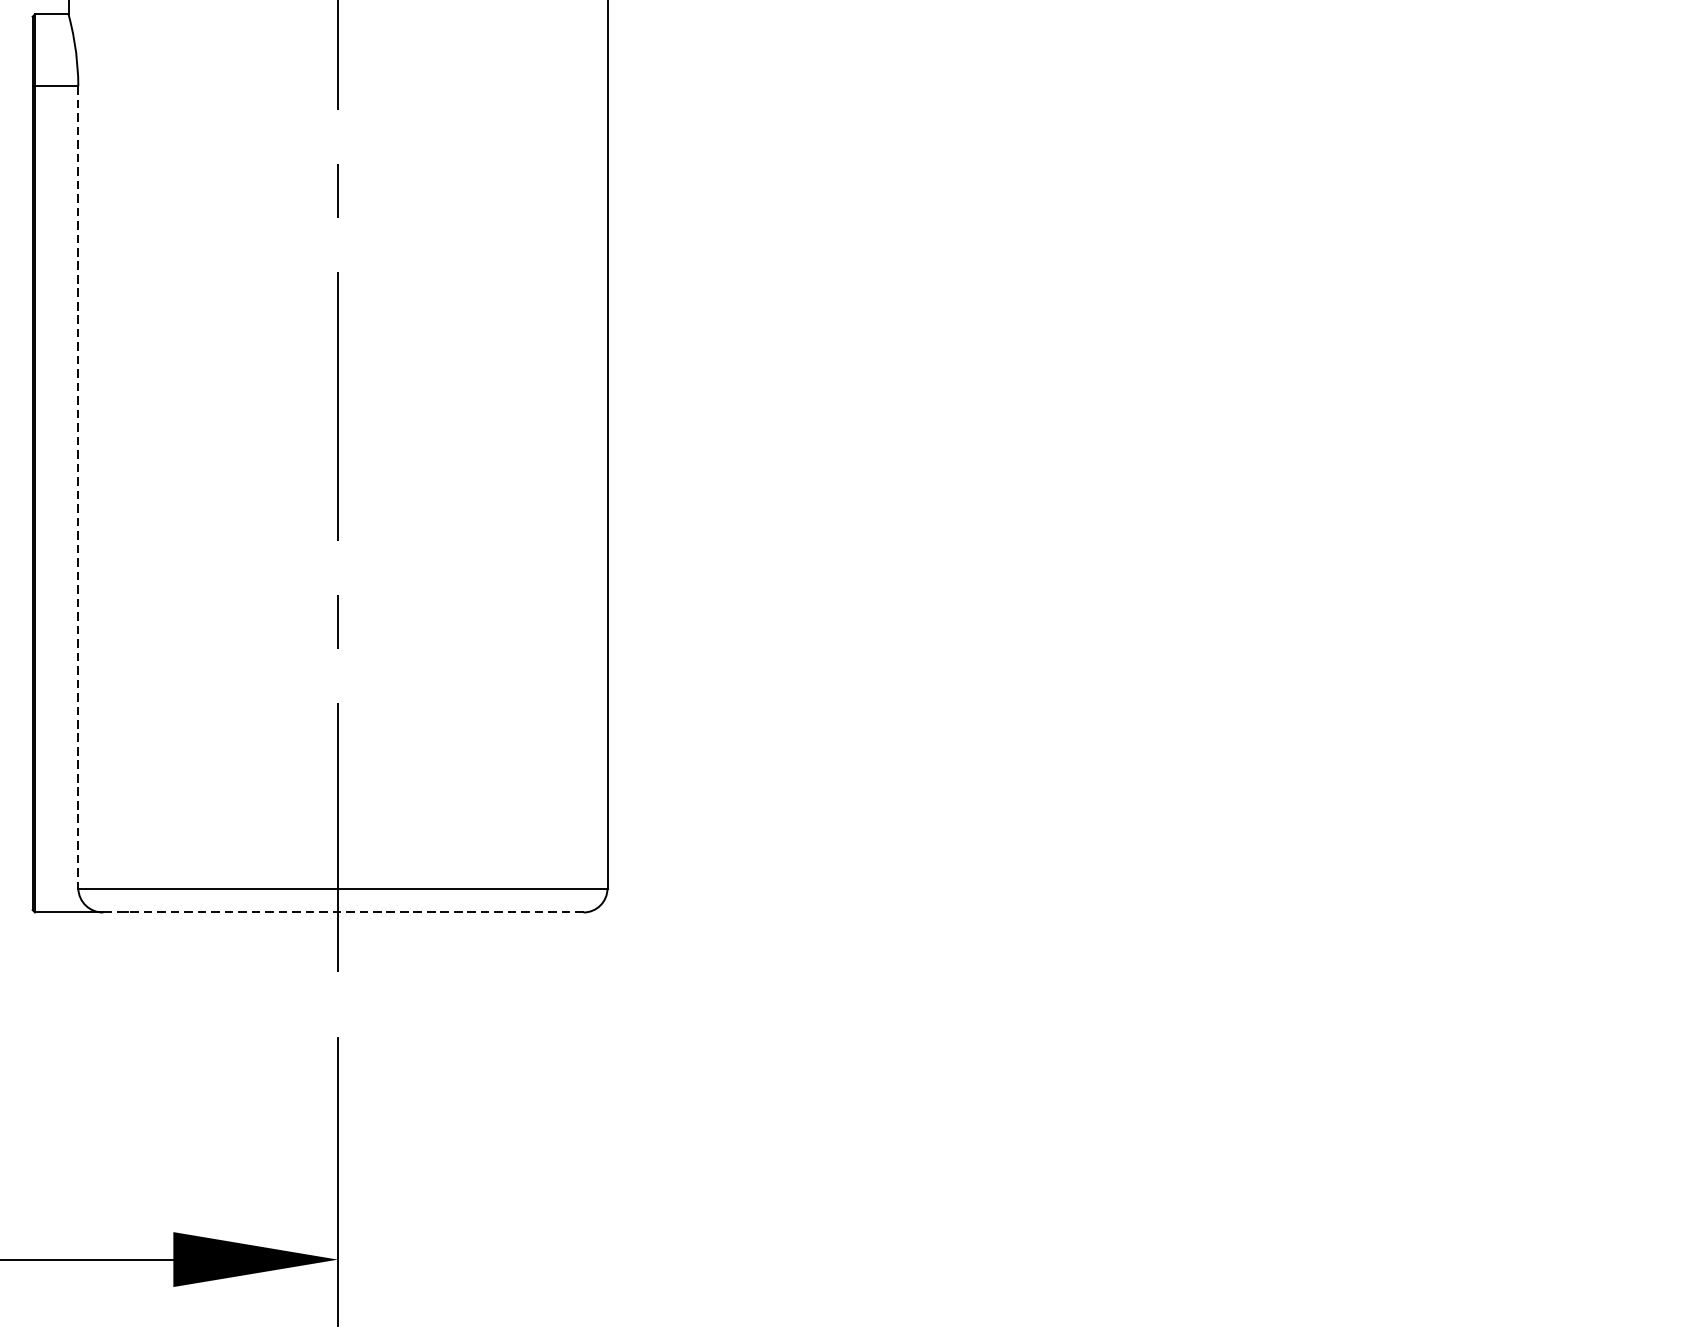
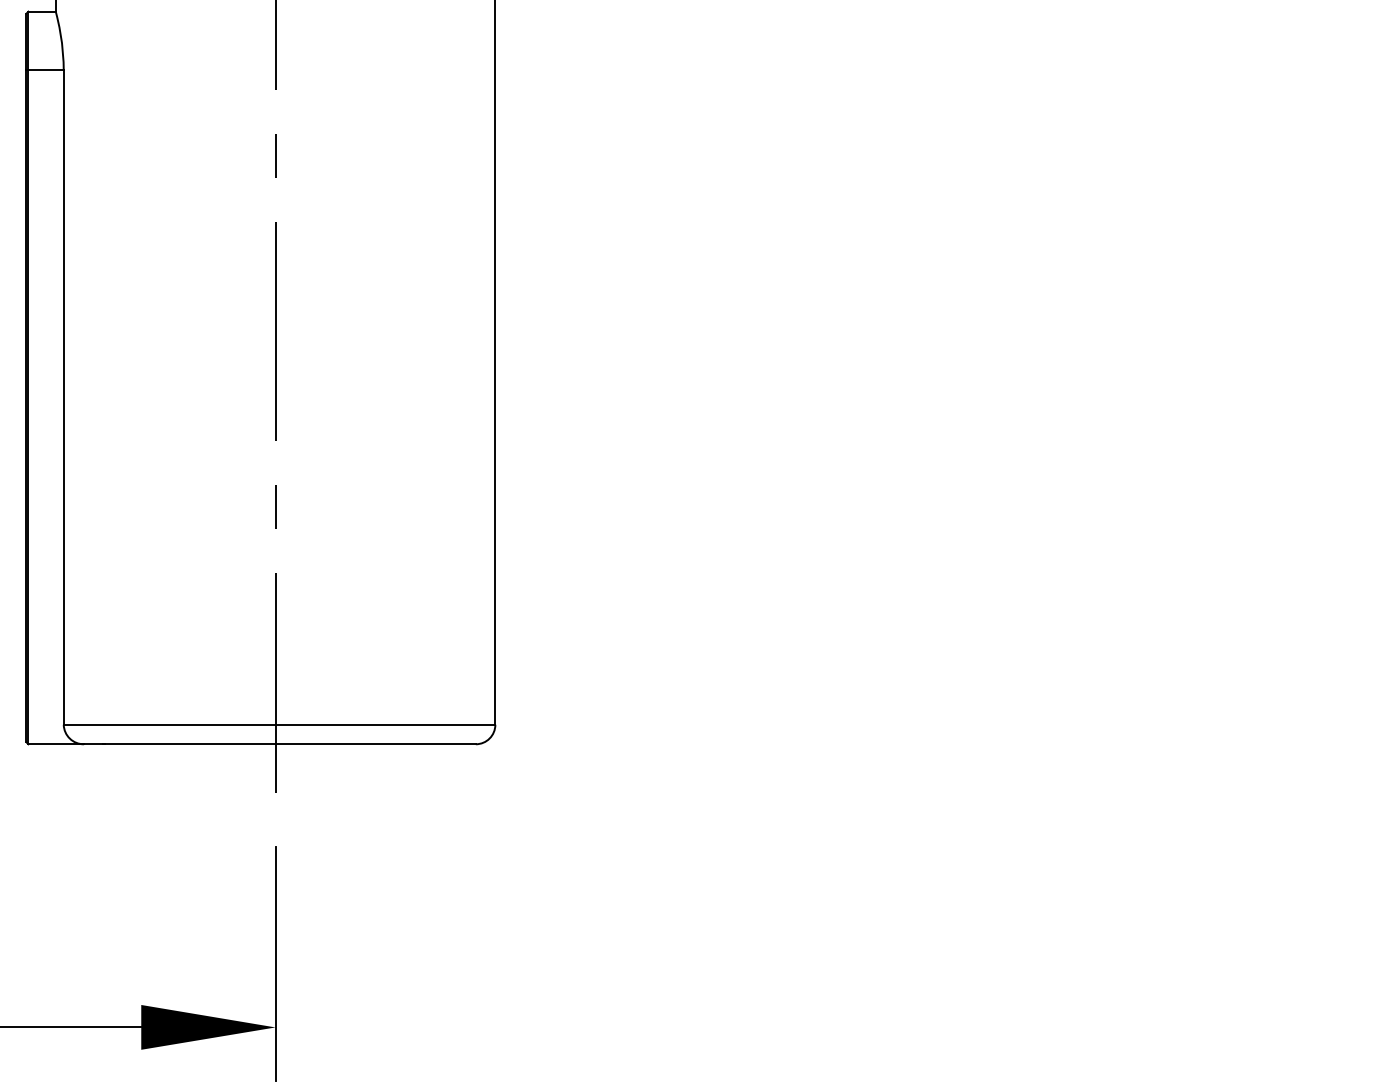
line: (78, 488) -> (63, 398), dashed -> solid
line: (342, 912) -> (279, 744), dashed -> solid

